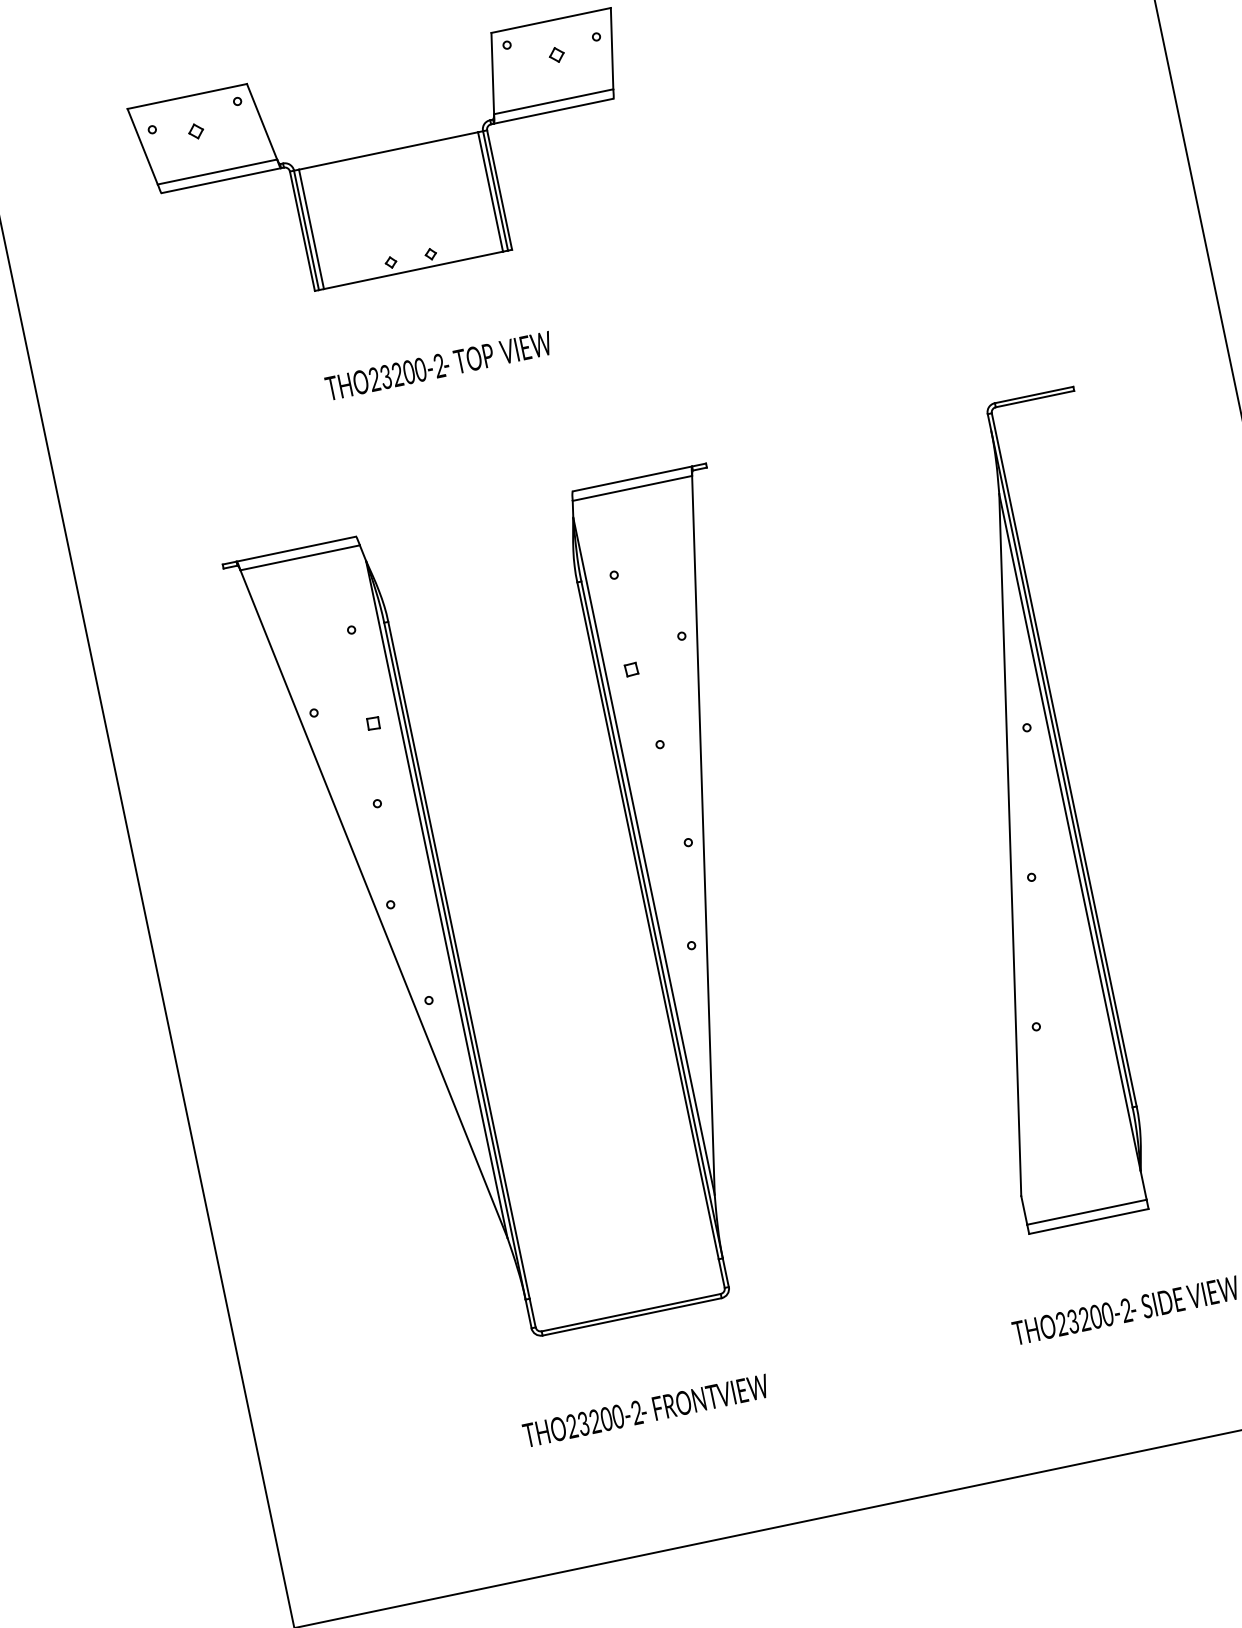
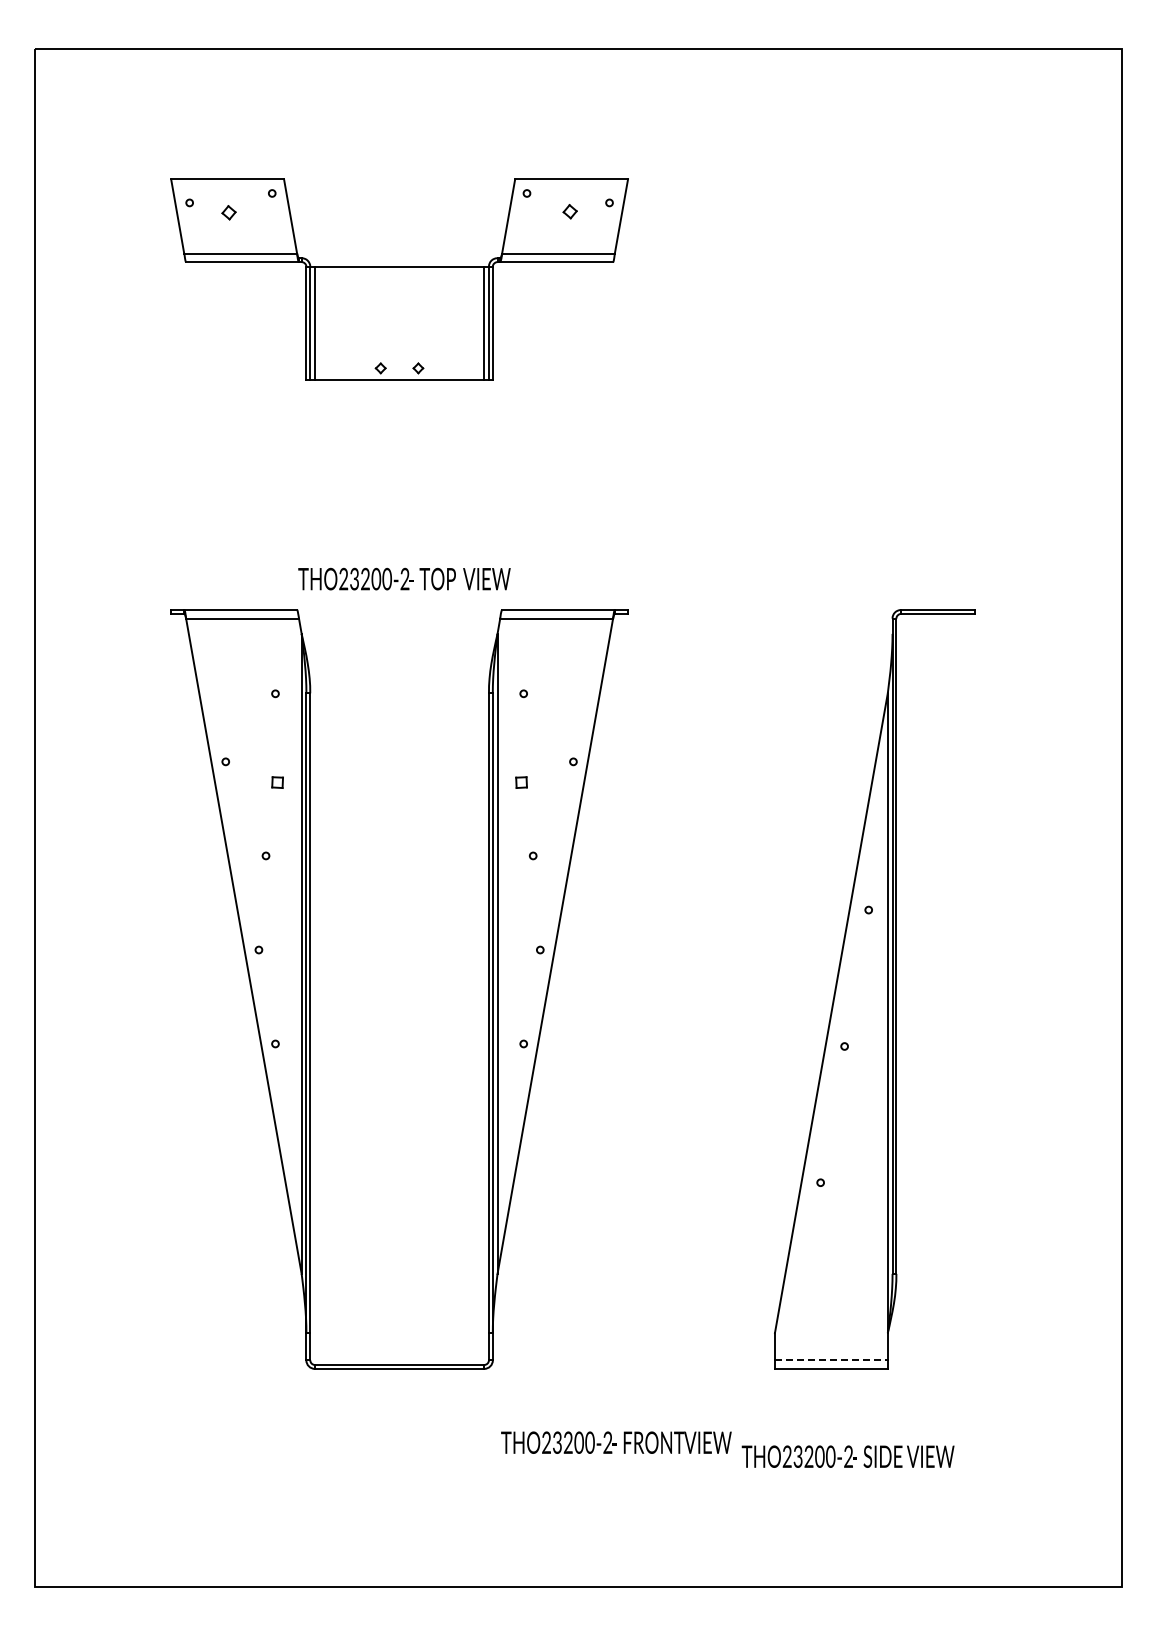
text: (438, 365) -> (404, 578), moved
line: (1087, 1212) -> (831, 1360), solid -> dashed
text: (646, 1410) -> (616, 1442), moved

